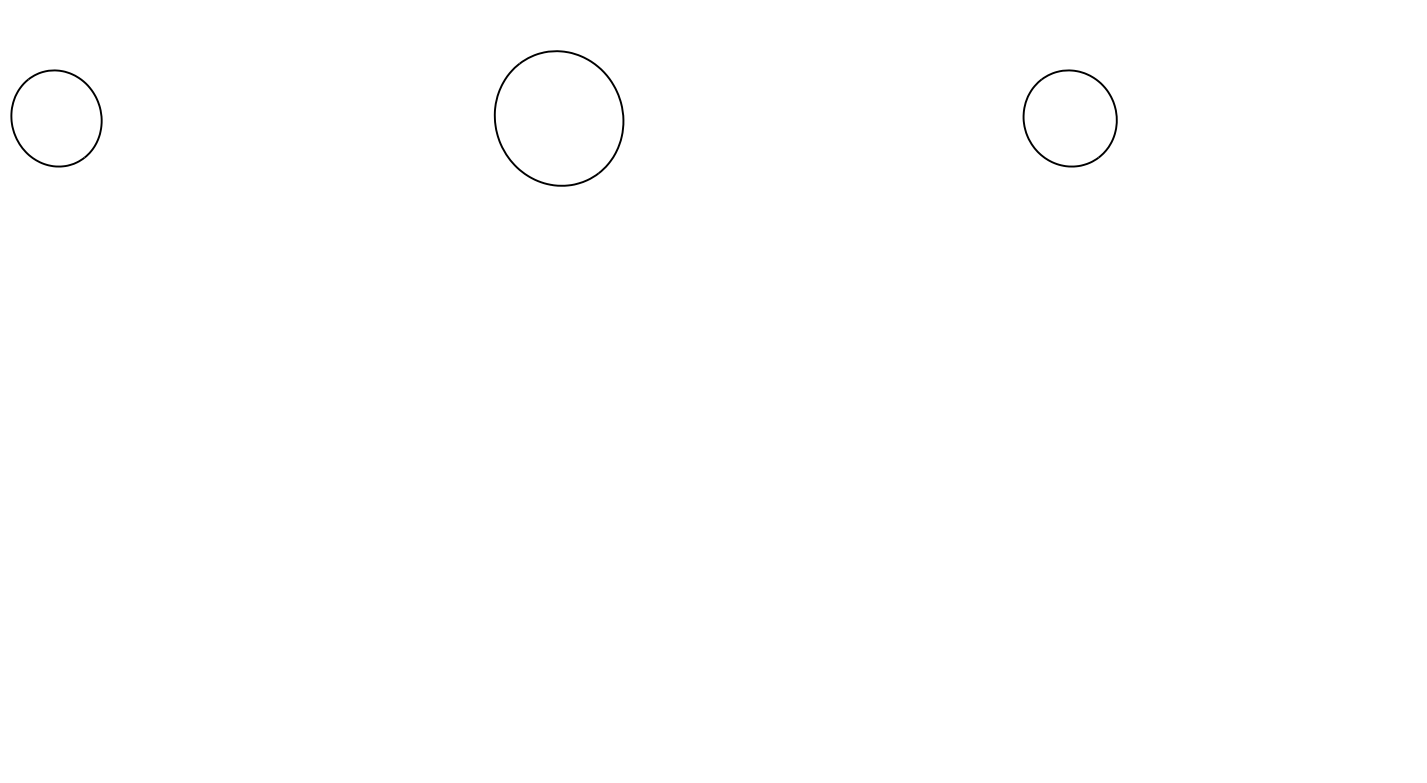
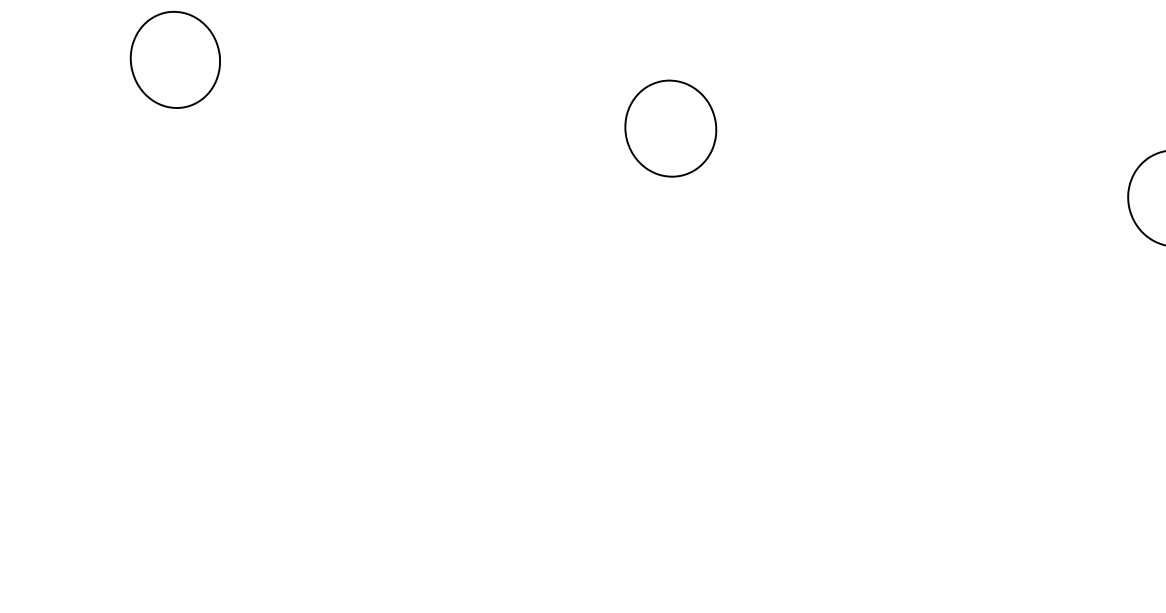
part: (559, 118) -> (671, 128), size x0.71

